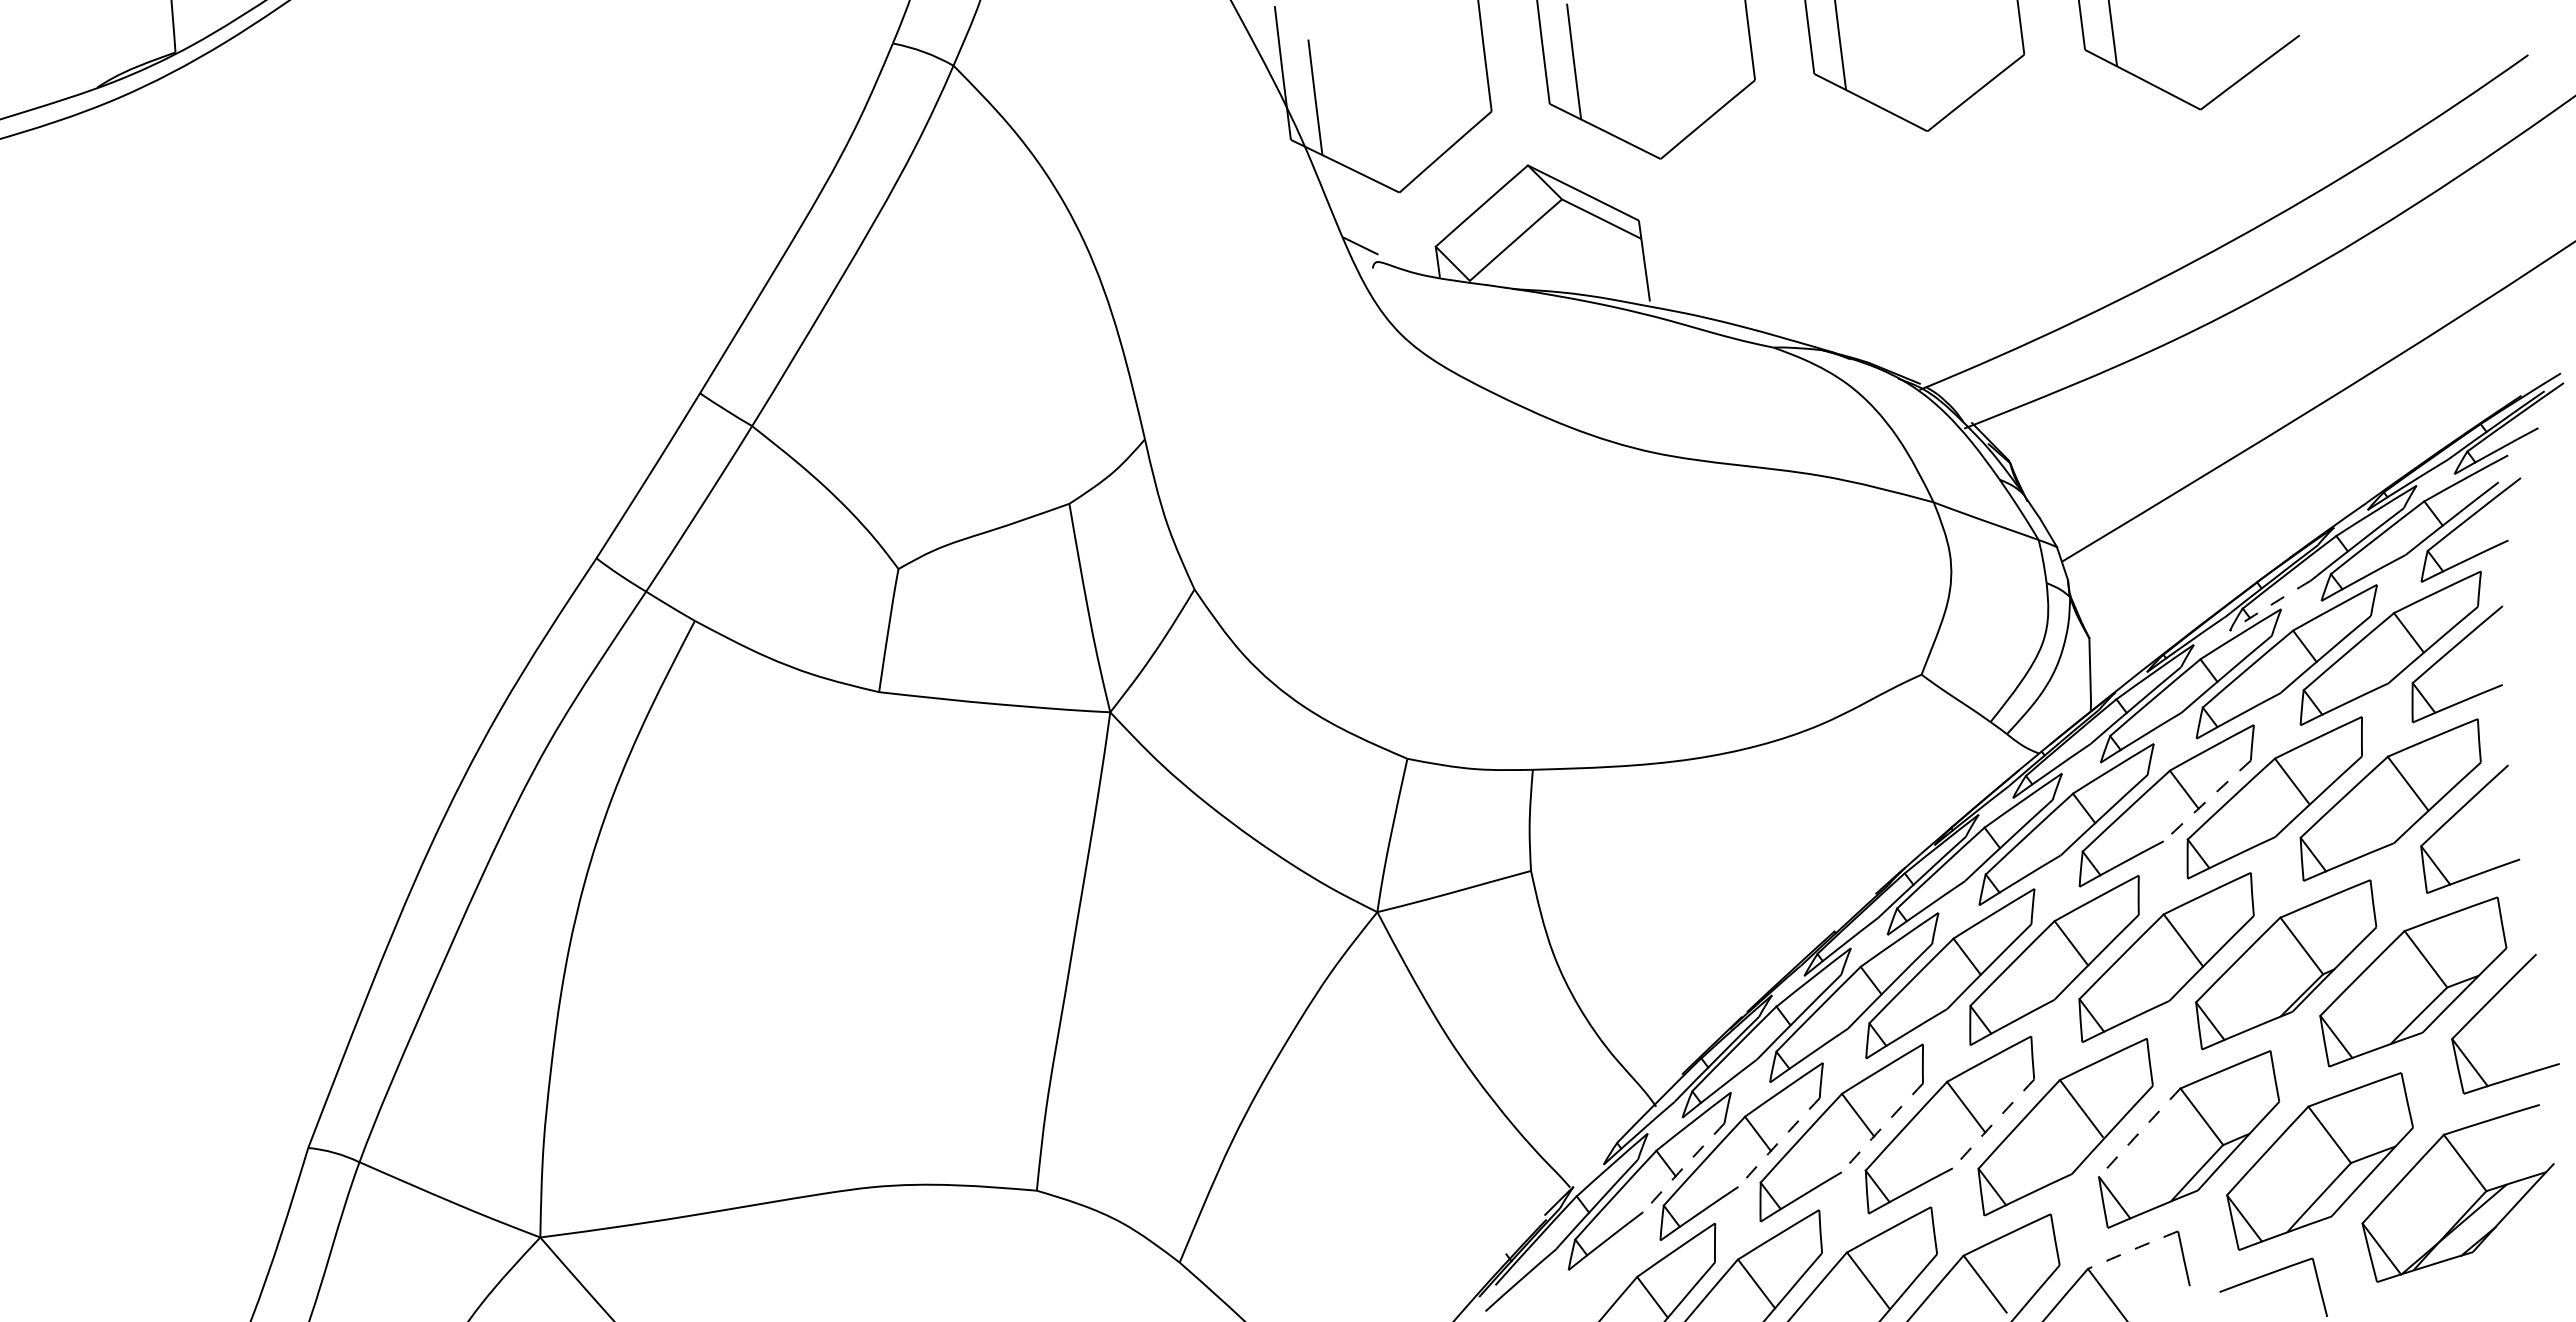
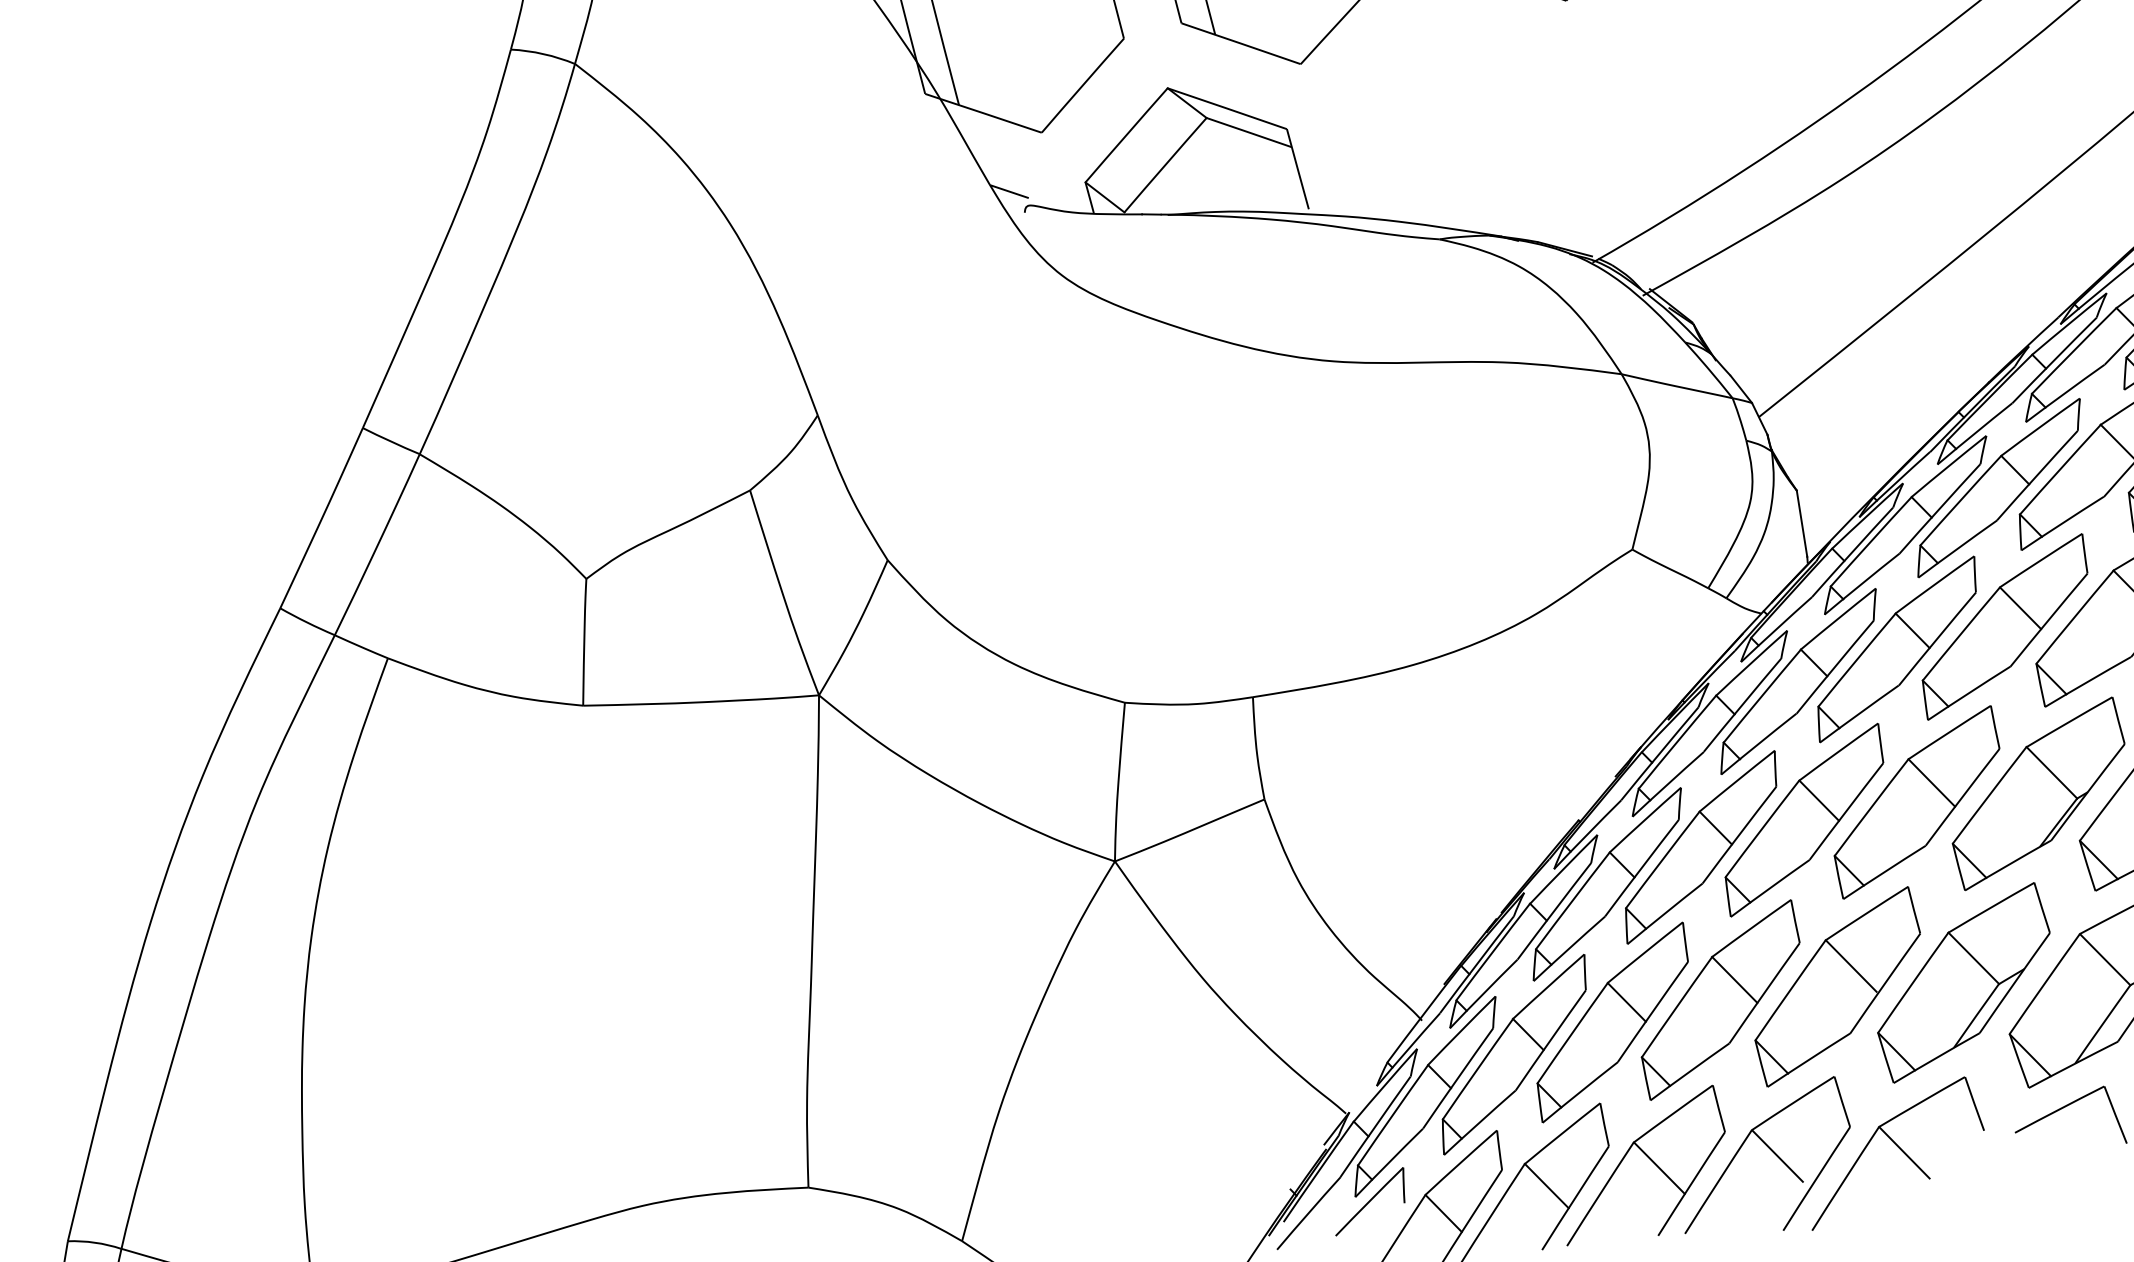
arc: (2270, 605) -> (1975, 433), dashed -> solid
arc: (2207, 800) -> (1937, 638), dashed -> solid
arc: (1993, 1123) -> (1764, 992), dashed -> solid
arc: (1882, 1127) -> (1653, 1011), dashed -> solid
arc: (2139, 1132) -> (1912, 982), dashed -> solid
arc: (1778, 1142) -> (1550, 1040), dashed -> solid
arc: (1683, 1167) -> (1457, 1078), dashed -> solid
arc: (2132, 1249) -> (1921, 1101), dashed -> solid
part: (1581, 1276) -> (1369, 1201), added

